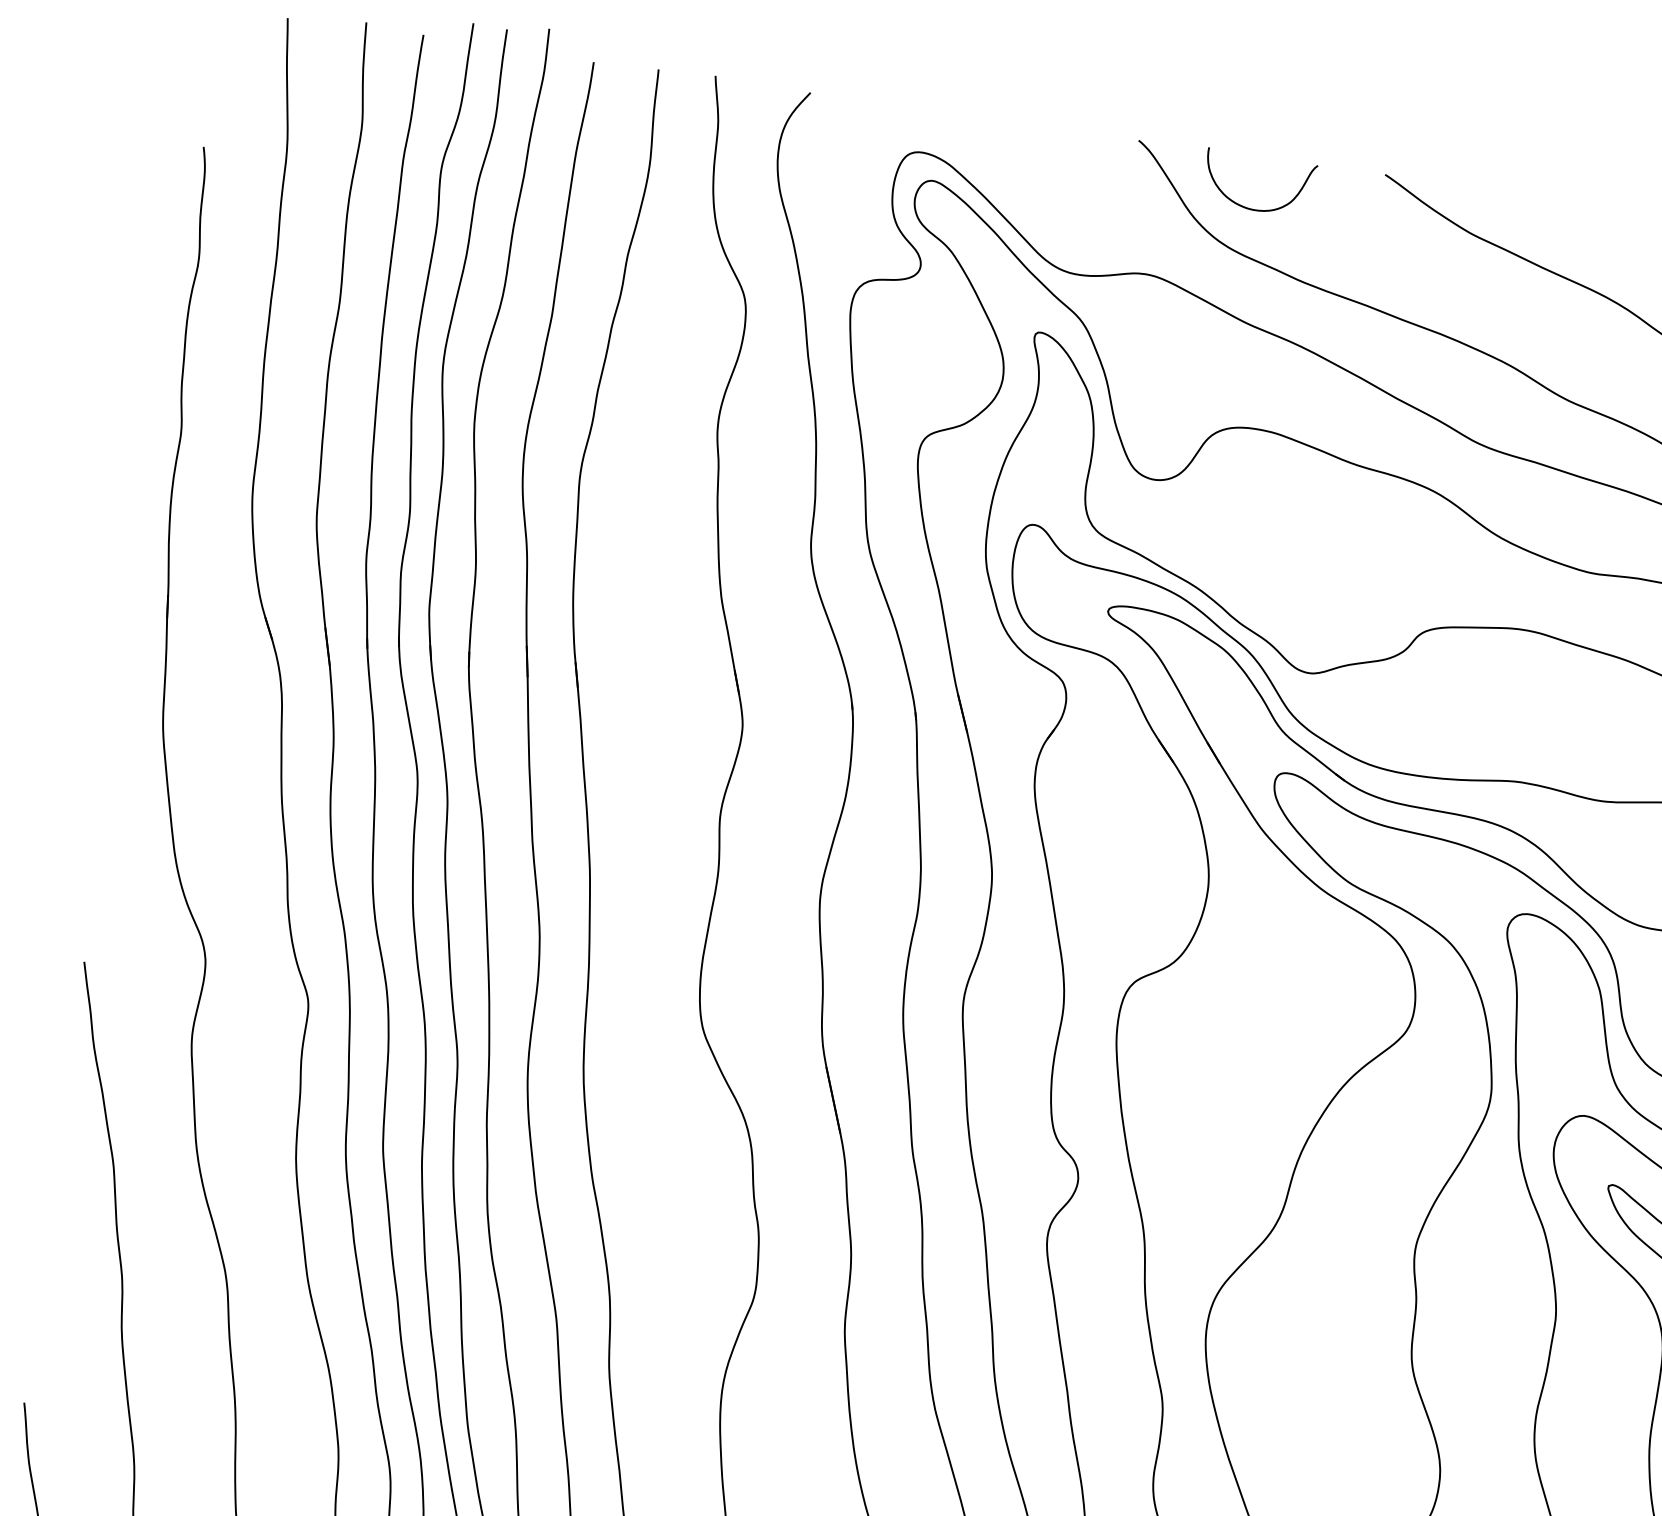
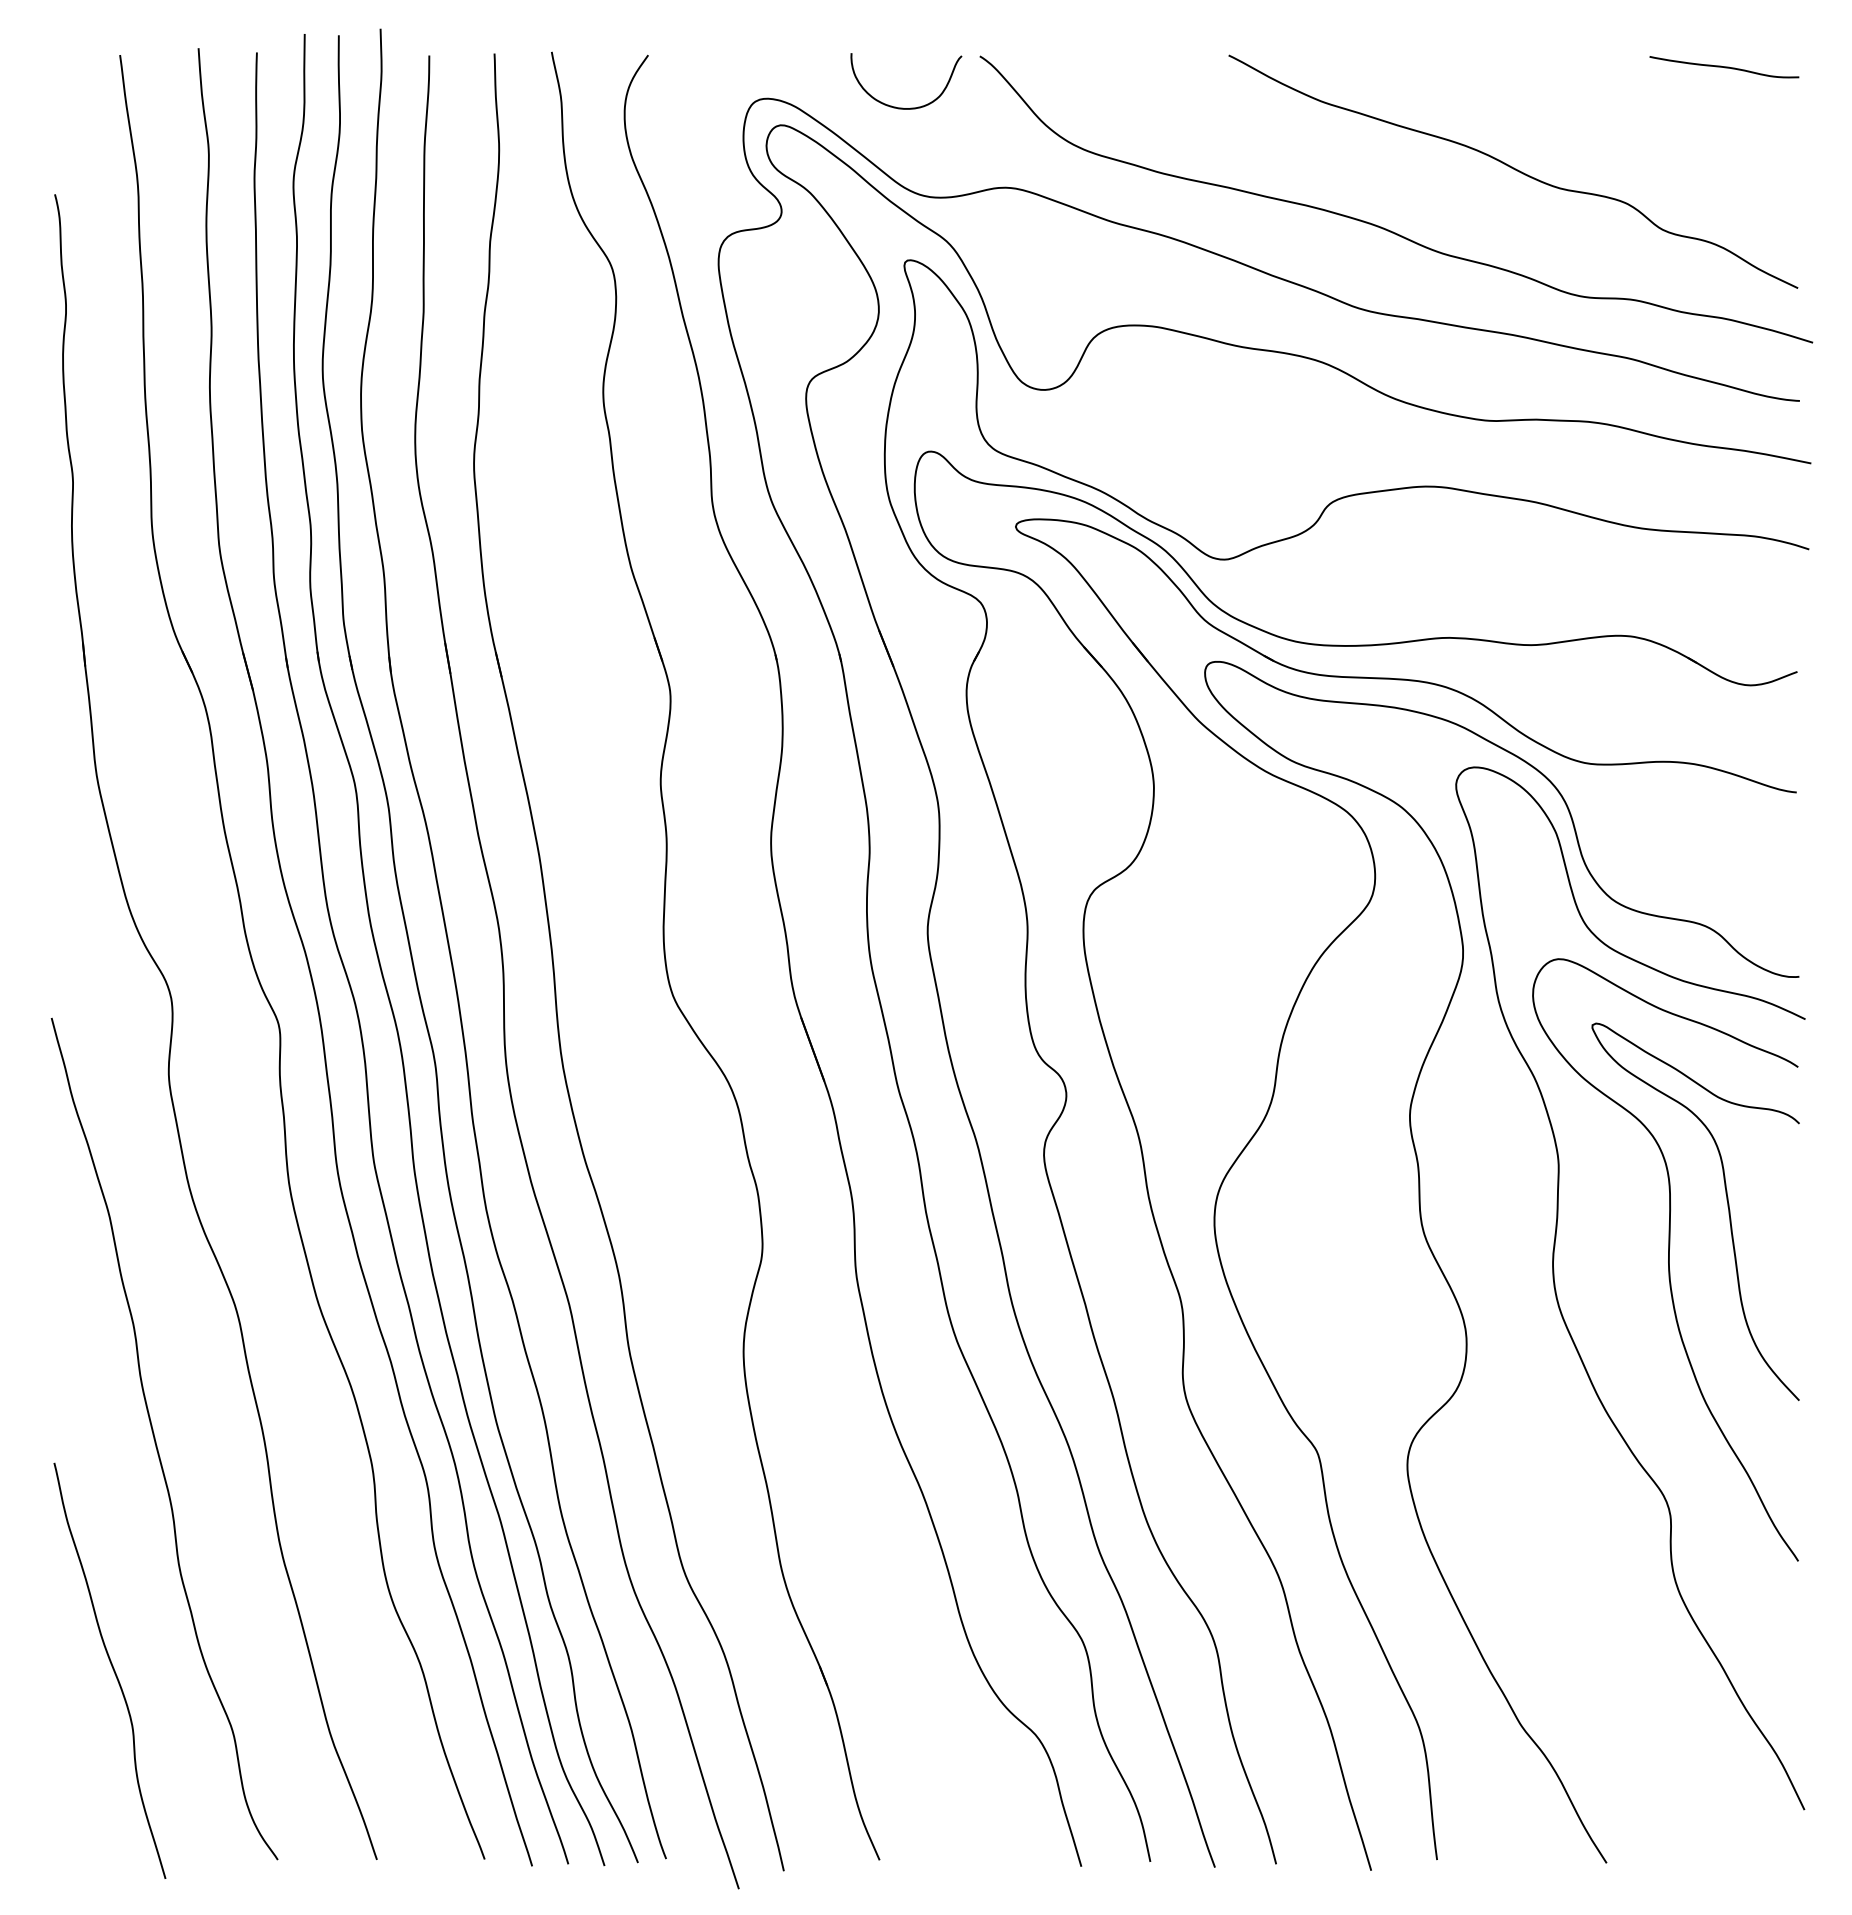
curve: (1251, 208) -> (902, 107), moved

